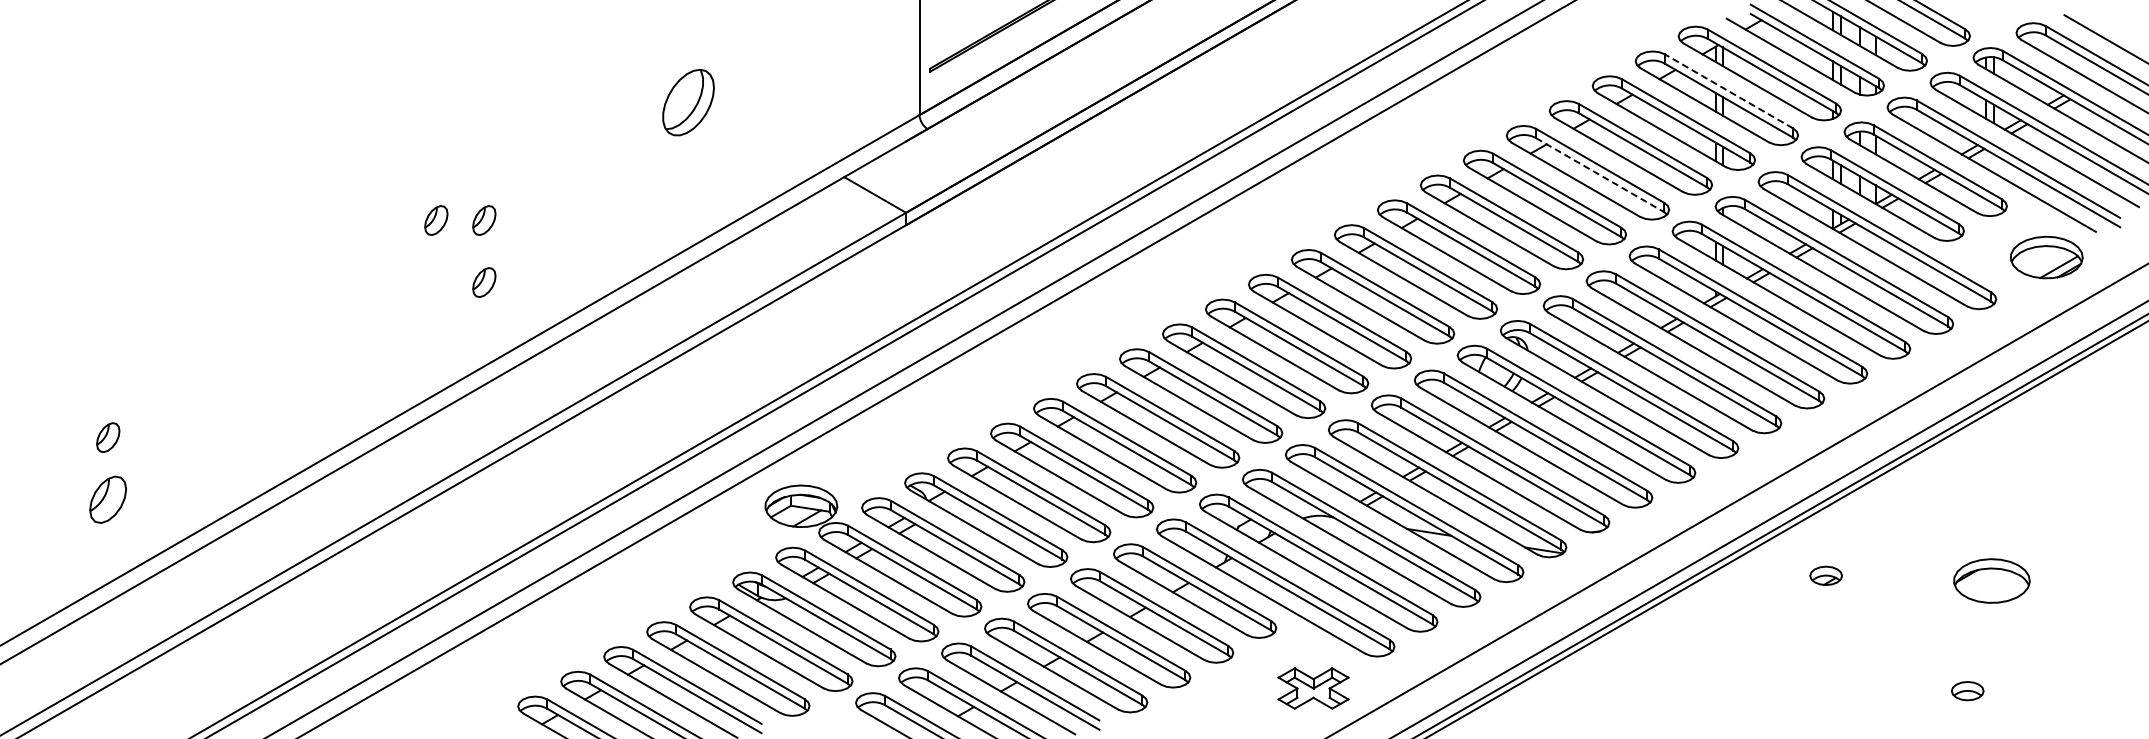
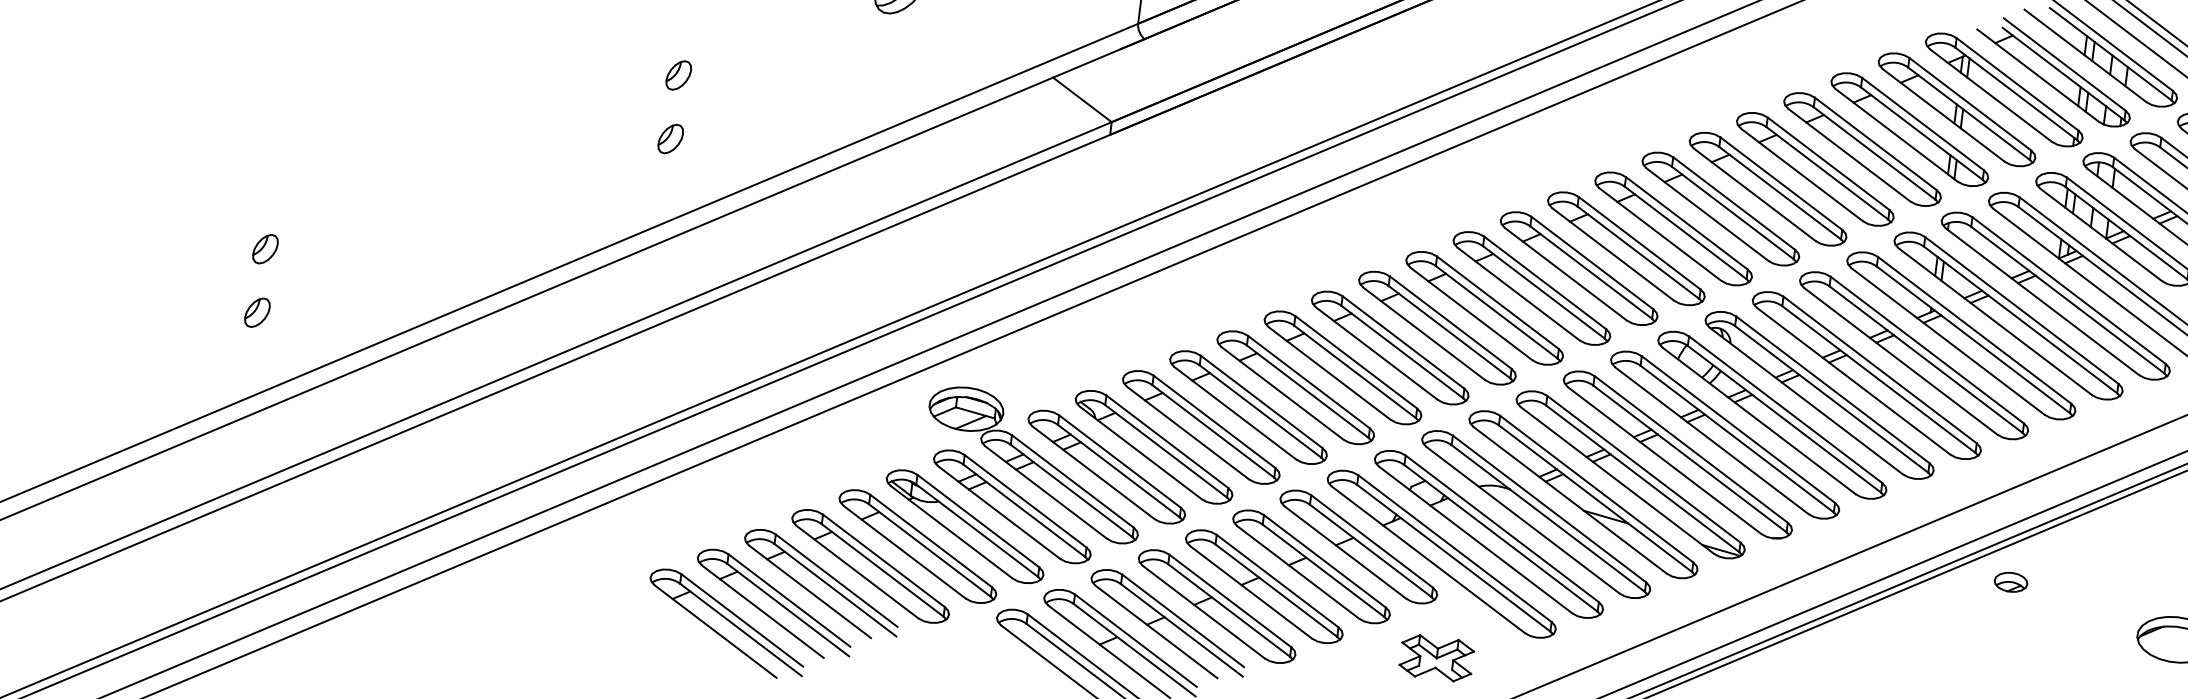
line: (1728, 91) -> (1969, 104), dashed -> solid
line: (1600, 175) -> (1827, 173), dashed -> solid
part: (436, 220) -> (629, 69), removed
part: (108, 499) -> (257, 312), size x0.62
part: (1825, 575) -> (2010, 581), moved
part: (1313, 688) -> (1436, 658), moved

